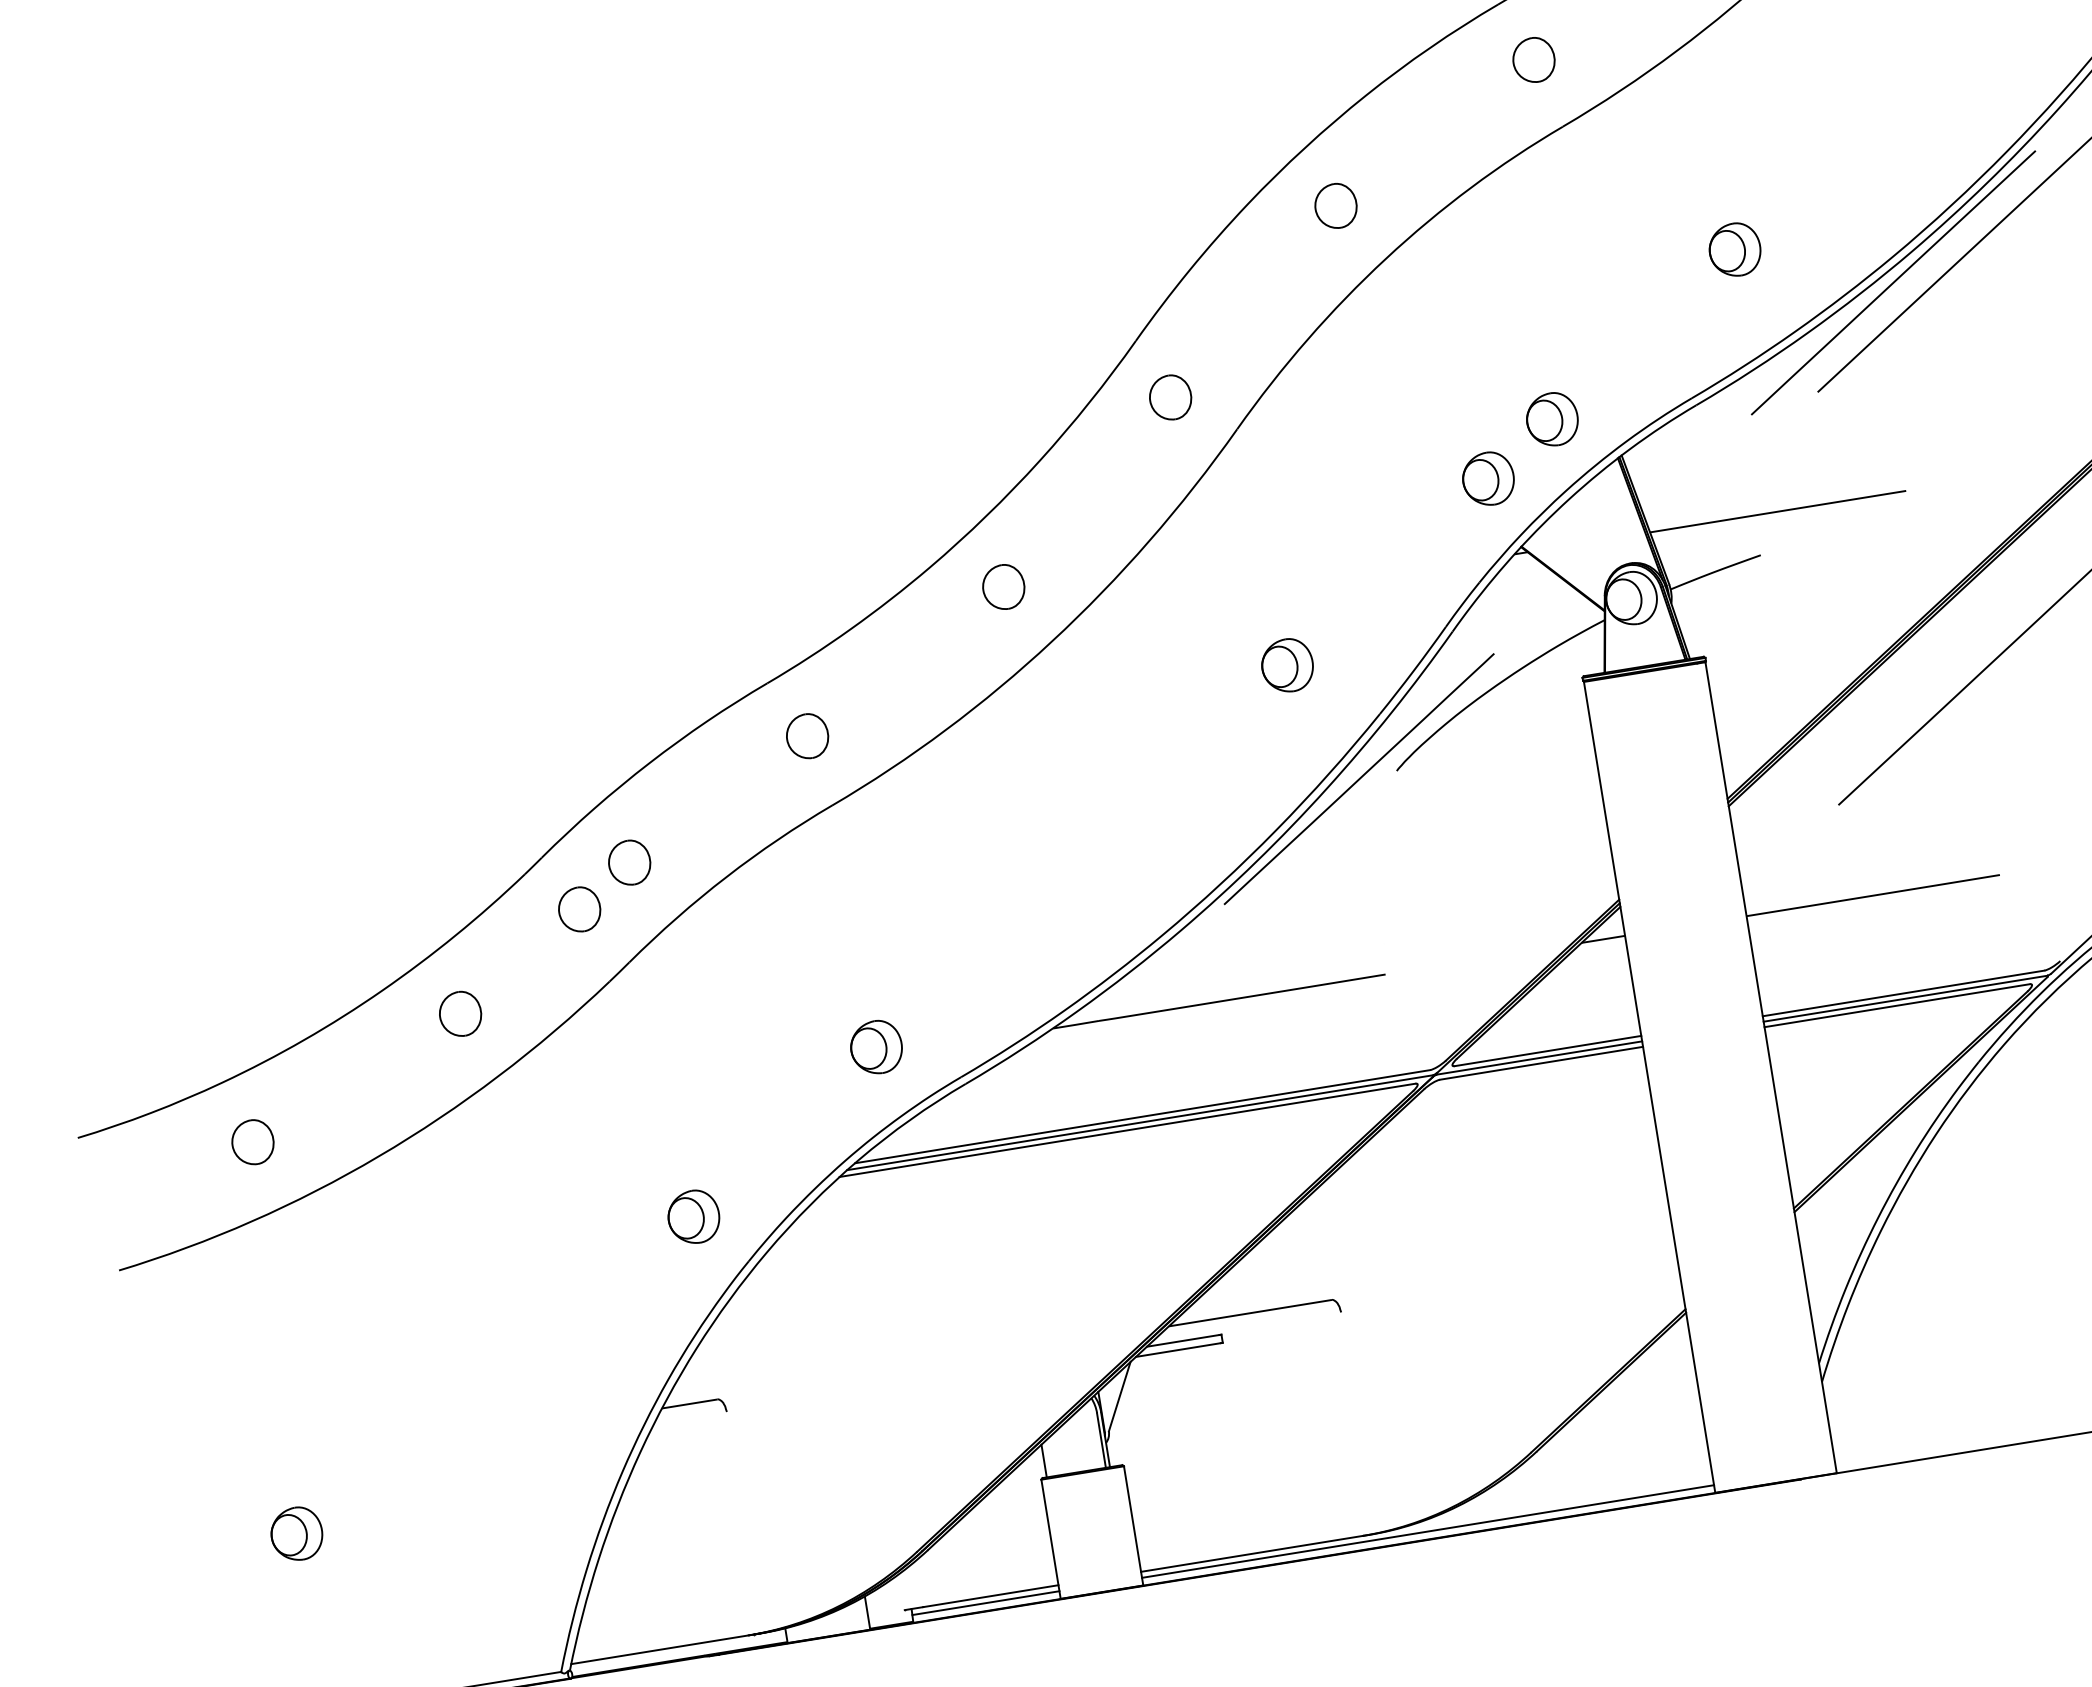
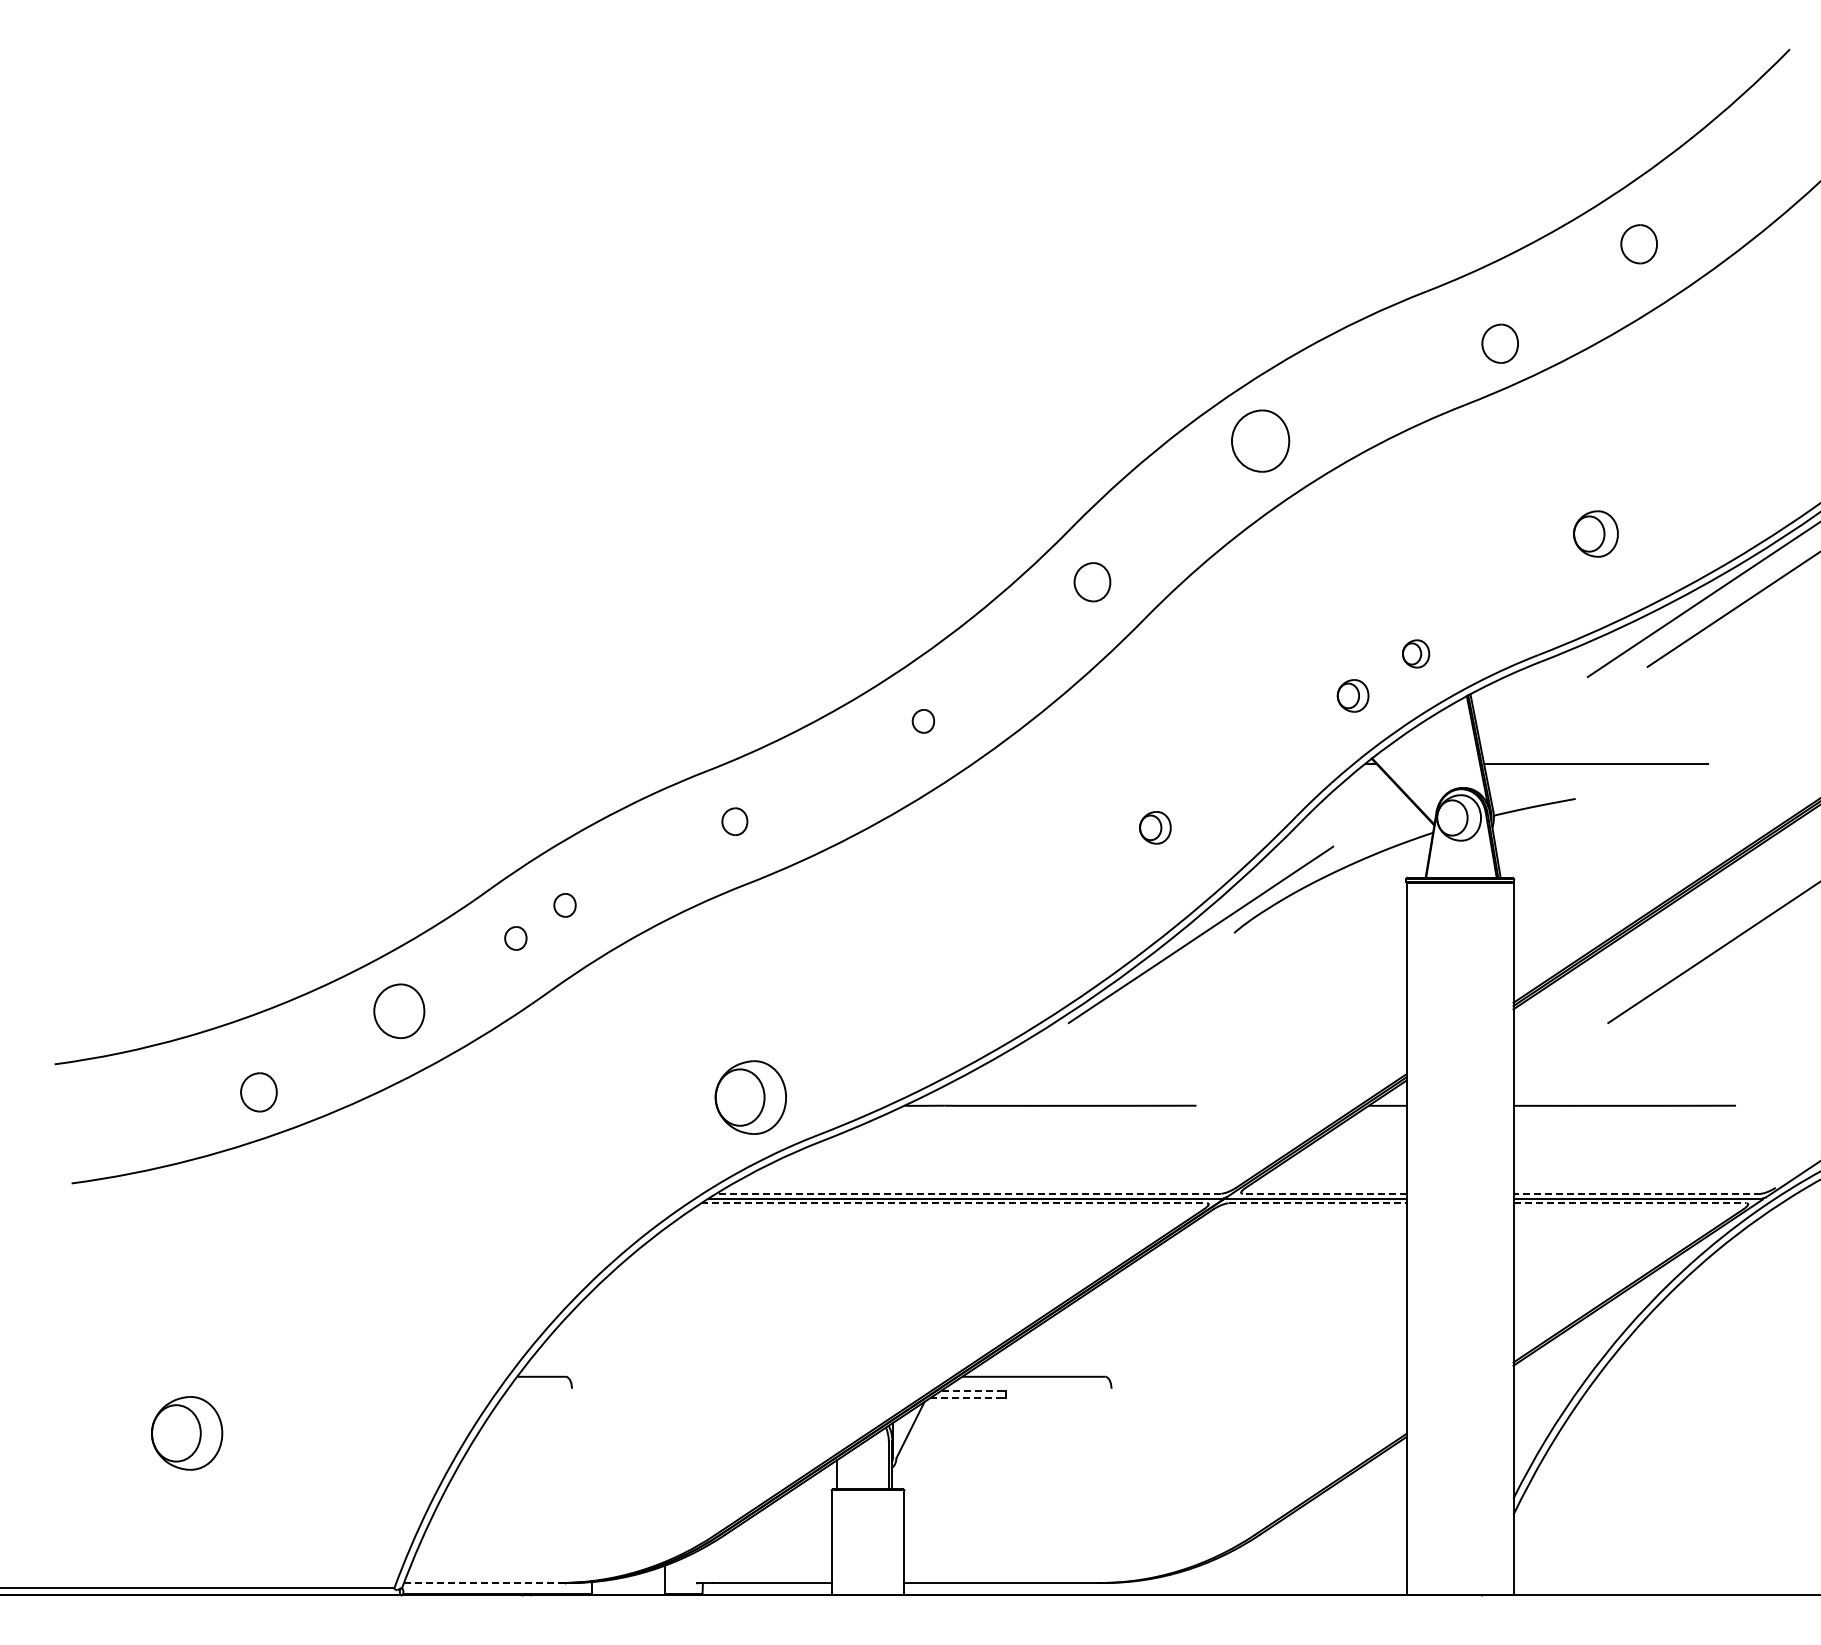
part: (1533, 59) -> (1499, 343), moved
part: (1335, 206) -> (1260, 441), size x1.6
part: (1551, 419) -> (1415, 653), size x0.6
part: (1487, 478) -> (1352, 695), size x0.7
part: (1003, 587) -> (923, 721), size x0.6
part: (1287, 665) -> (1155, 827), size x0.7
part: (807, 736) -> (734, 821), size x0.7
part: (629, 863) -> (564, 905), size x0.6
part: (579, 909) -> (515, 938), size x0.6
line: (1903, 993) -> (1637, 1193), solid -> dashed
line: (1897, 1005) -> (1630, 1203), solid -> dashed
part: (460, 1014) -> (399, 1011), size x1.4
part: (876, 1047) -> (750, 1097), size x1.6
line: (1547, 1050) -> (1324, 1193), solid -> dashed
line: (1542, 1063) -> (1318, 1203), solid -> dashed
line: (1142, 1116) -> (968, 1193), solid -> dashed
line: (1128, 1130) -> (954, 1203), solid -> dashed
part: (252, 1142) -> (258, 1092), moved
part: (693, 1217) -> (570, 1217), removed
line: (1183, 1341) -> (972, 1391), solid -> dashed
line: (1178, 1350) -> (967, 1398), solid -> dashed
line: (1427, 1531) -> (1155, 1588), removed
part: (297, 1533) -> (187, 1433), size x1.6
line: (985, 1603) -> (766, 1588), removed
line: (659, 1650) -> (481, 1583), solid -> dashed

